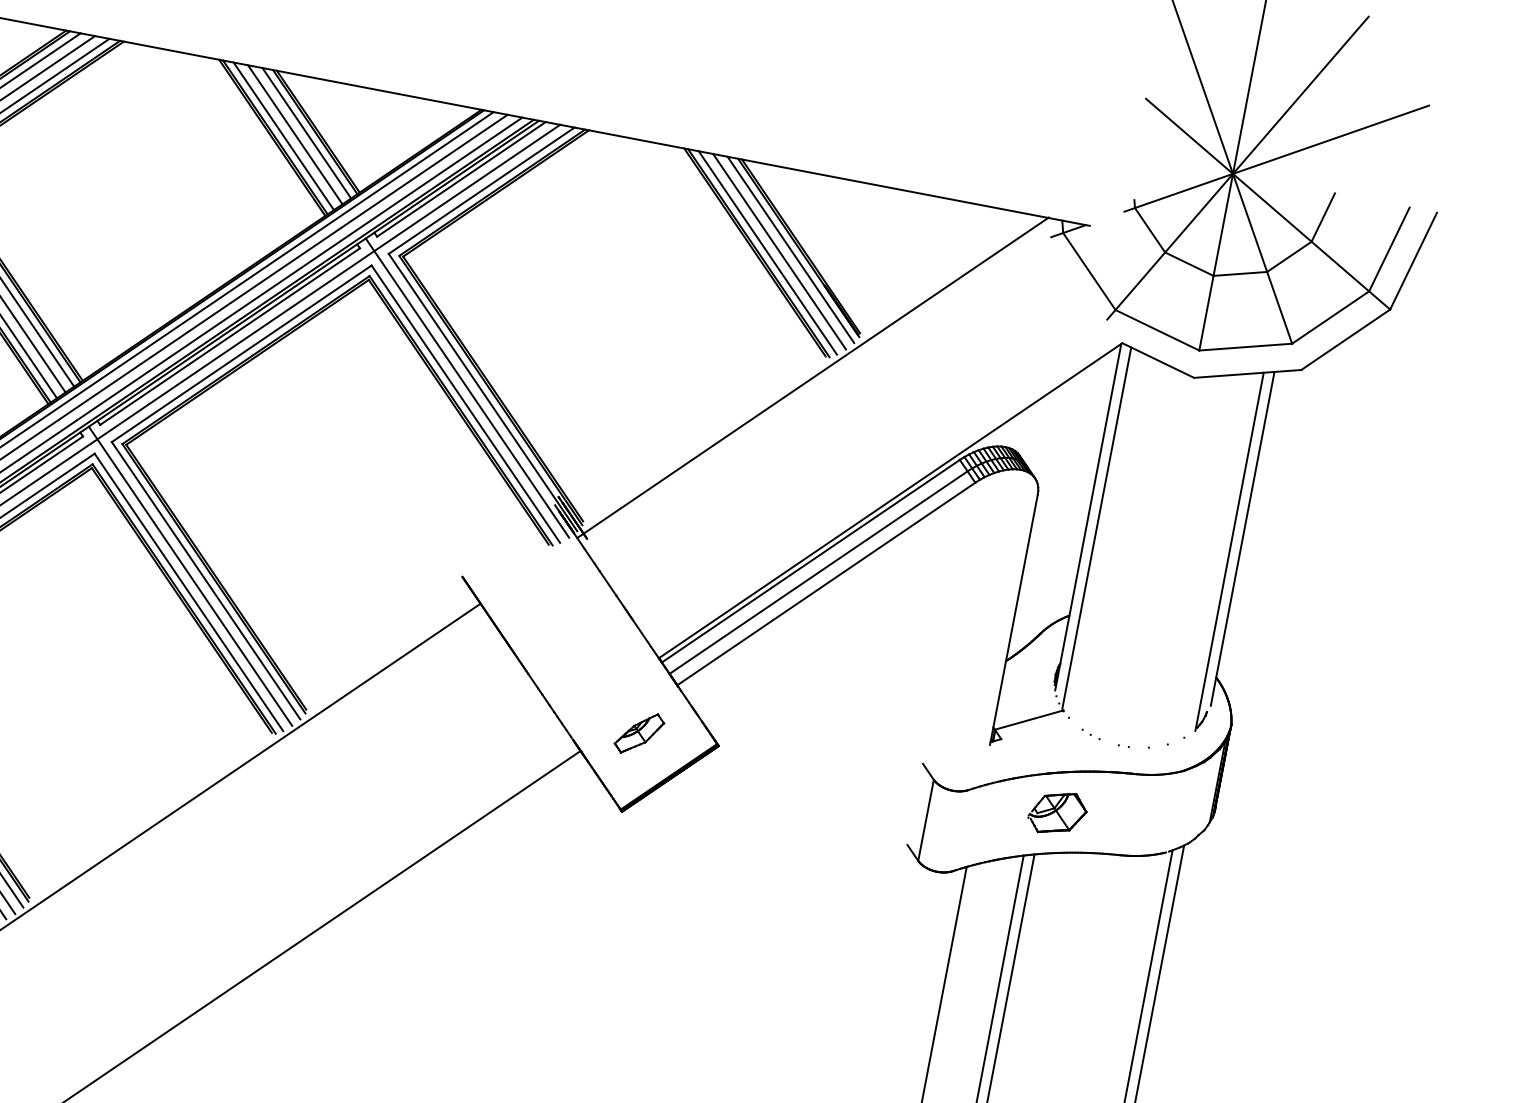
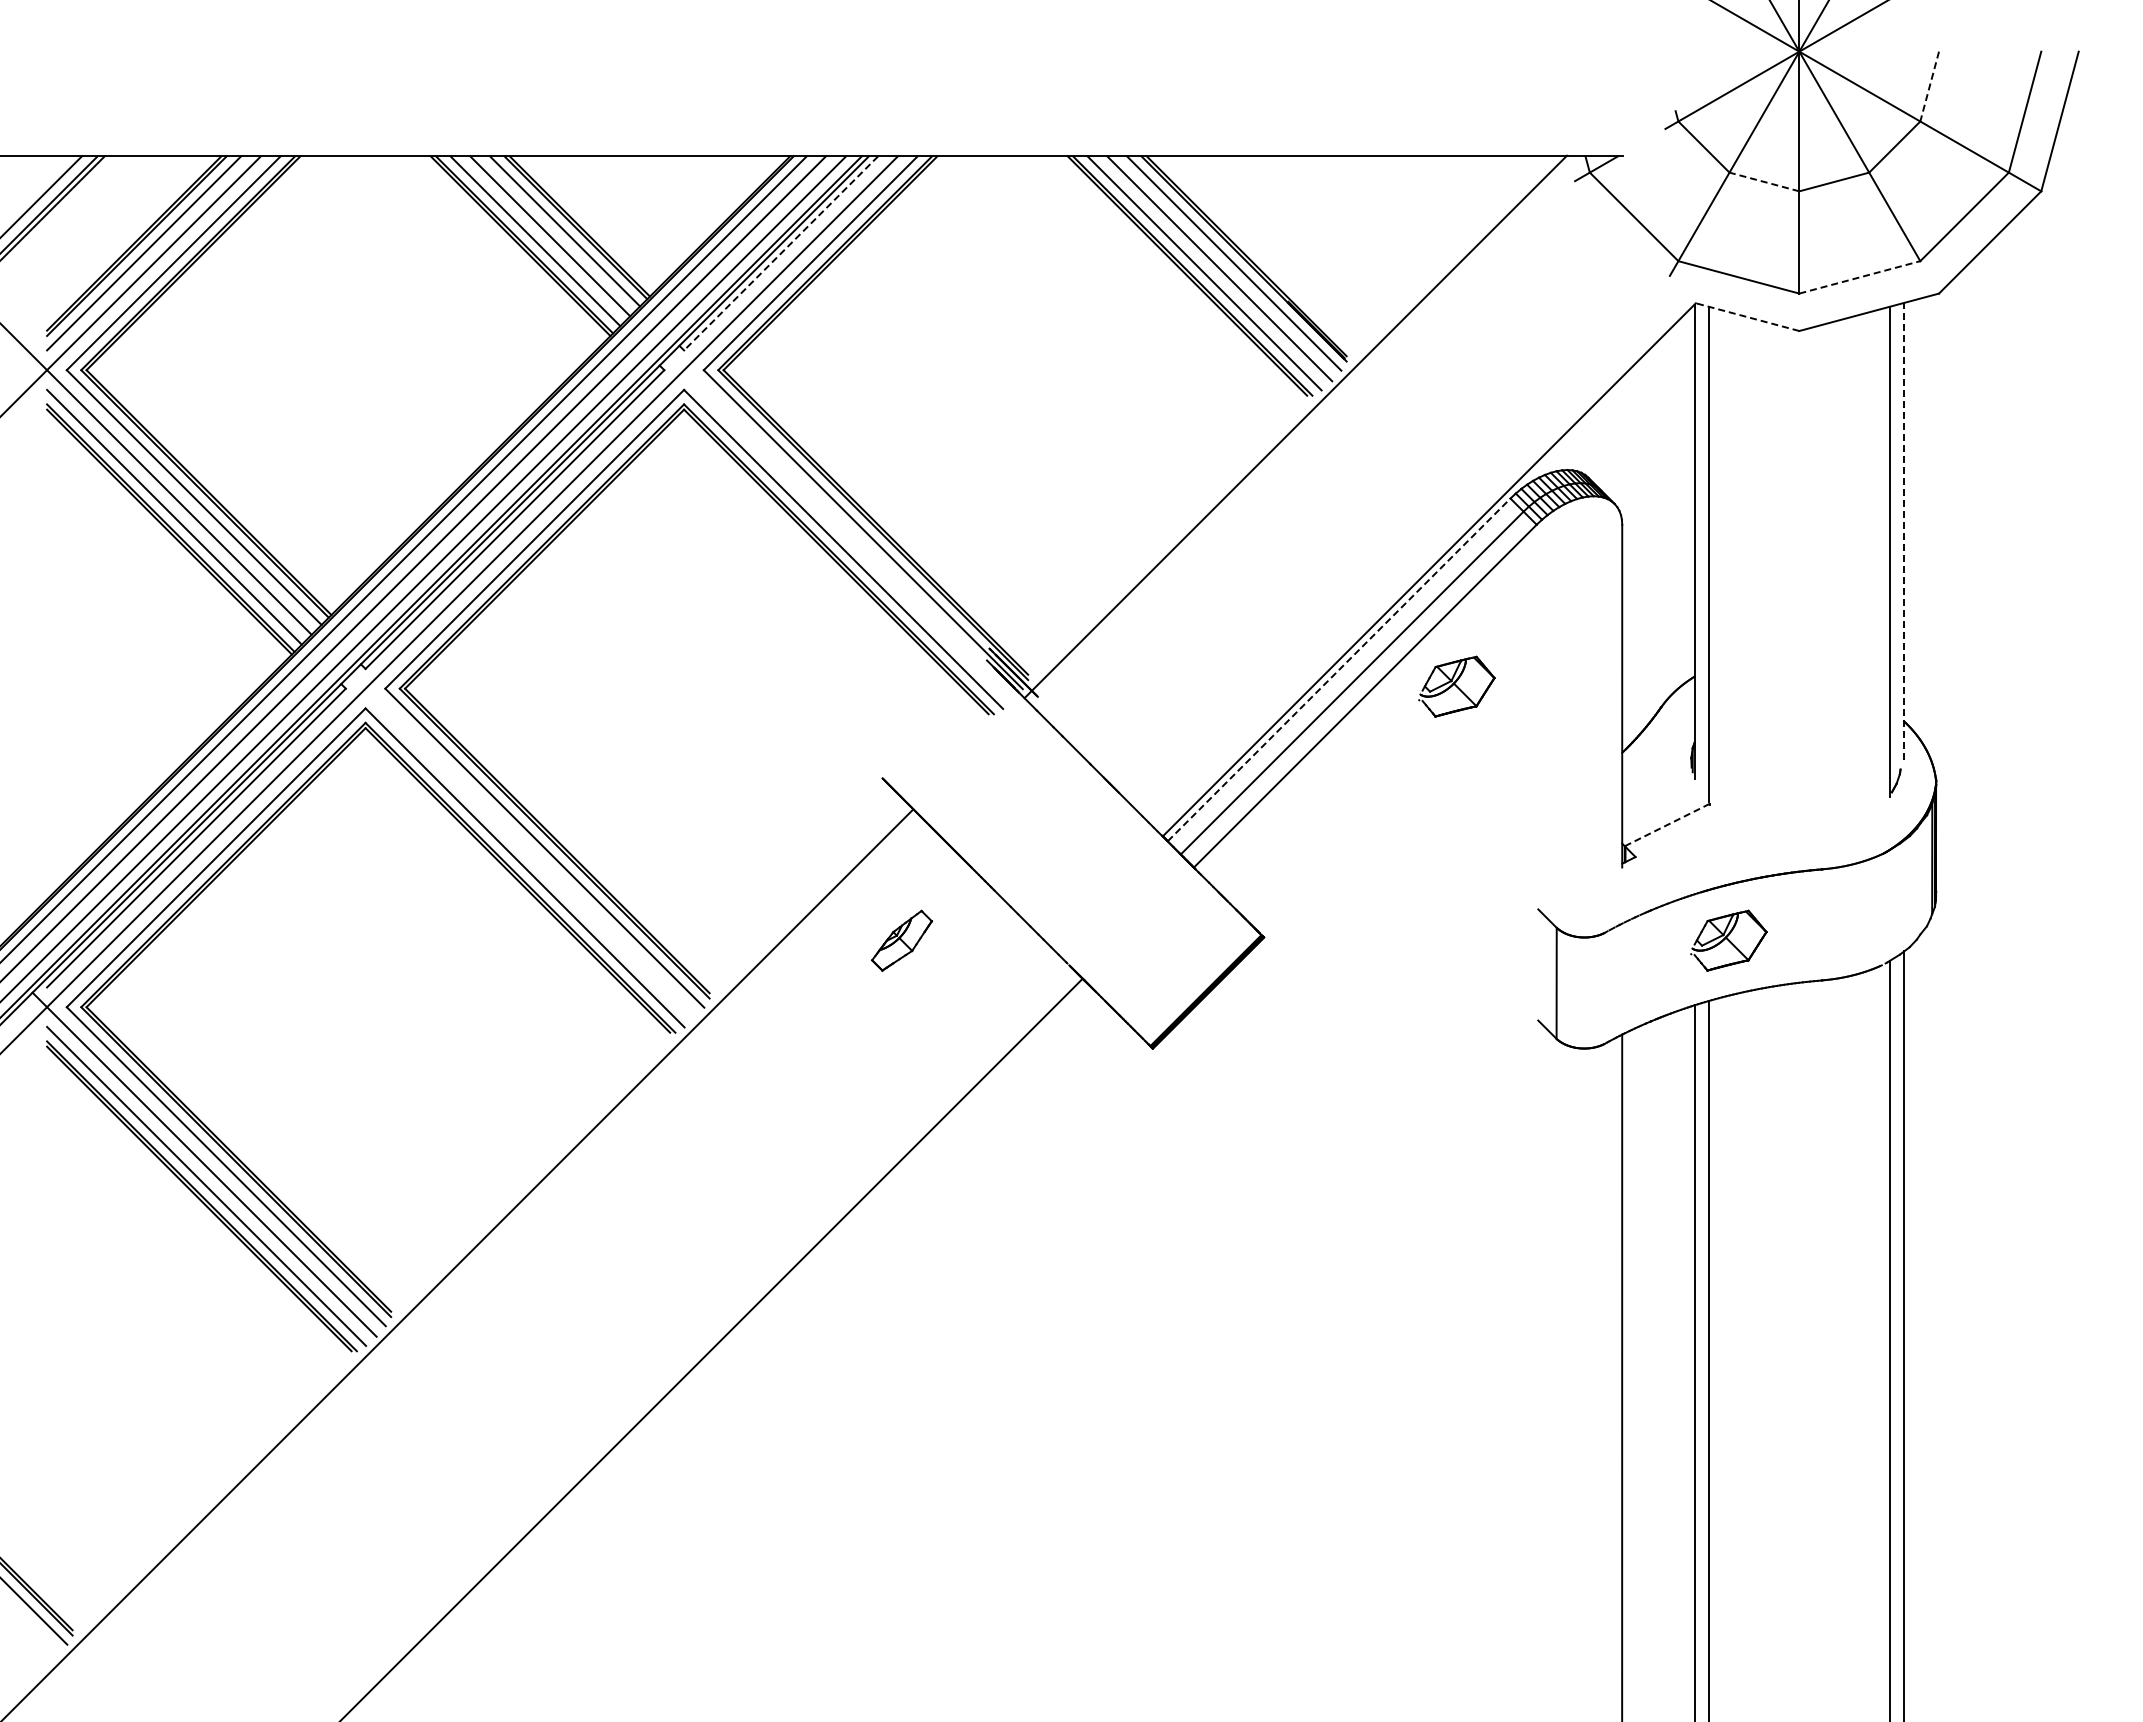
line: (460, 179) -> (780, 253), solid -> dashed
line: (1323, 218) -> (1929, 87), solid -> dashed
line: (1188, 263) -> (1763, 181), solid -> dashed
line: (1245, 347) -> (1859, 277), solid -> dashed
line: (1158, 360) -> (1747, 317), solid -> dashed
line: (467, 387) -> (841, 527), removed
line: (1242, 538) -> (1904, 531), solid -> dashed
line: (811, 560) -> (1339, 669), solid -> dashed
line: (190, 576) -> (523, 846), removed
part: (894, 589) -> (1456, 686), added
line: (1029, 719) -> (1667, 824), solid -> dashed
part: (639, 733) -> (902, 940), moved

